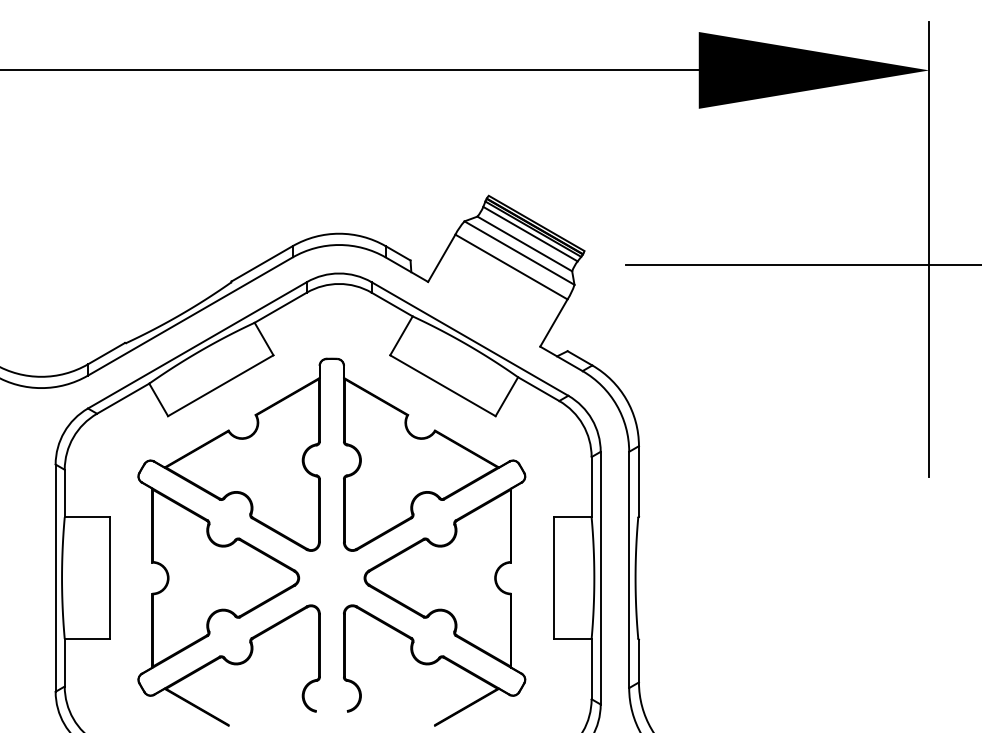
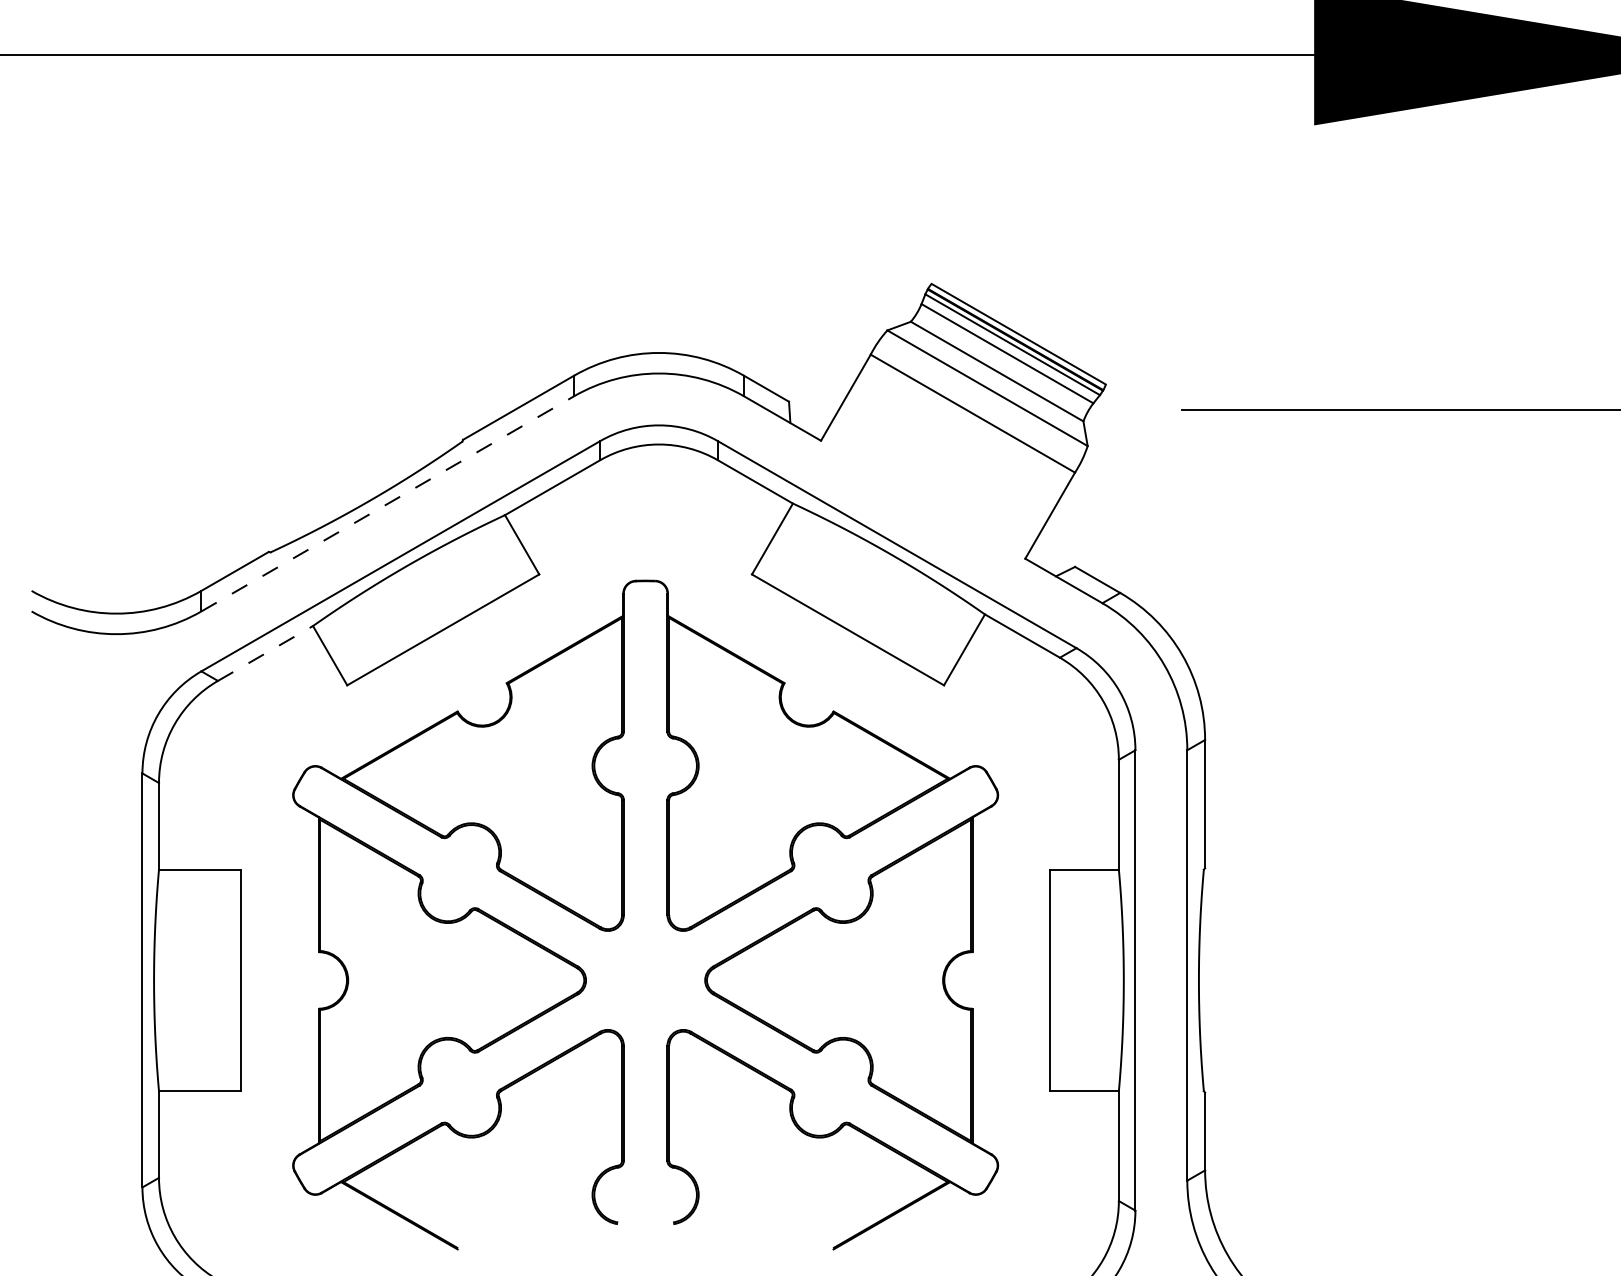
line: (190, 316) -> (388, 503), solid -> dashed
line: (123, 398) -> (266, 653), solid -> dashed

